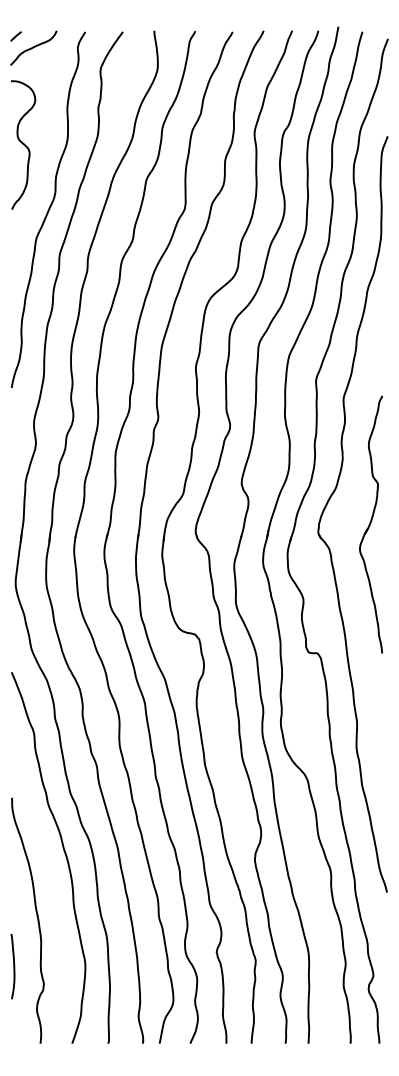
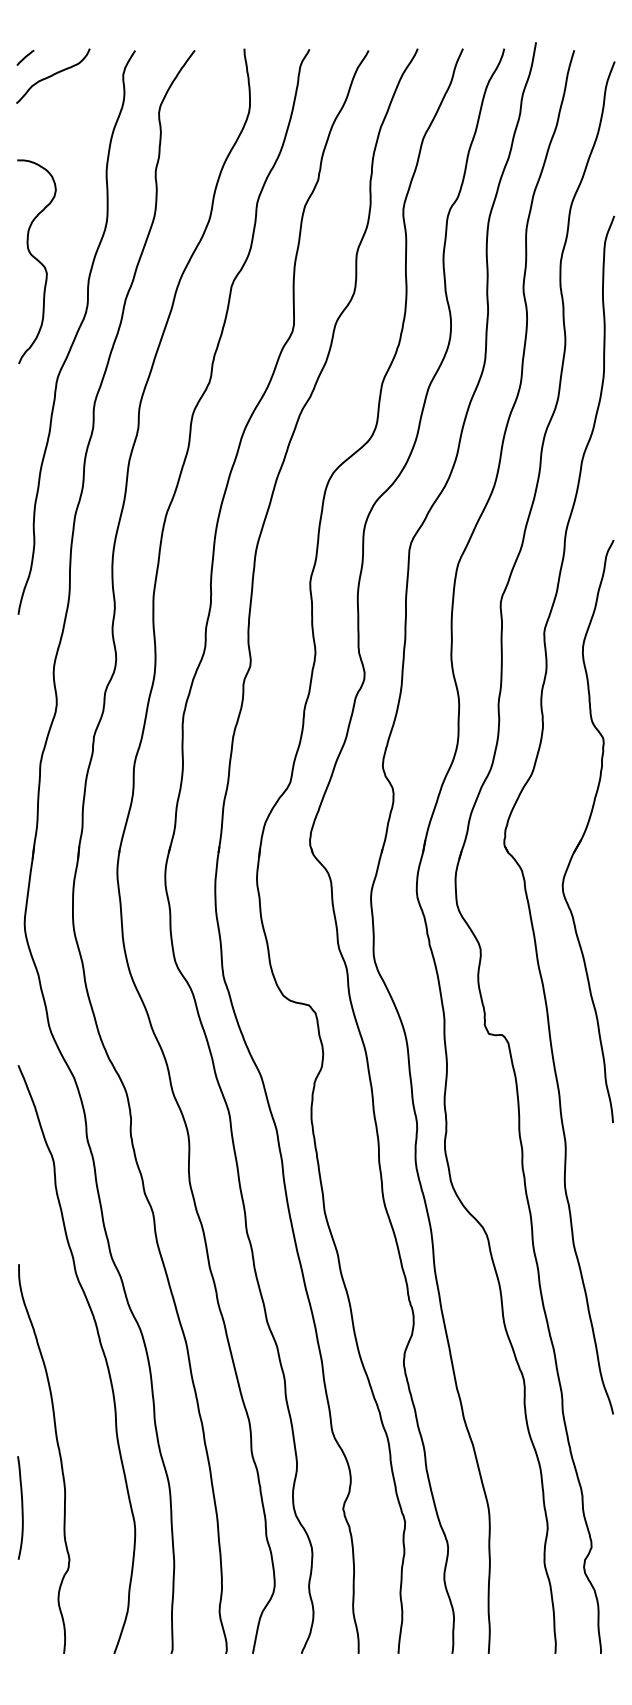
curve: (23, 144) -> (37, 260), moved
part: (370, 524) -> (586, 831), size x1.43
curve: (13, 966) -> (21, 1507), moved

